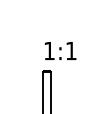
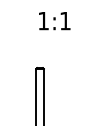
text: (60, 51) -> (54, 21), moved

